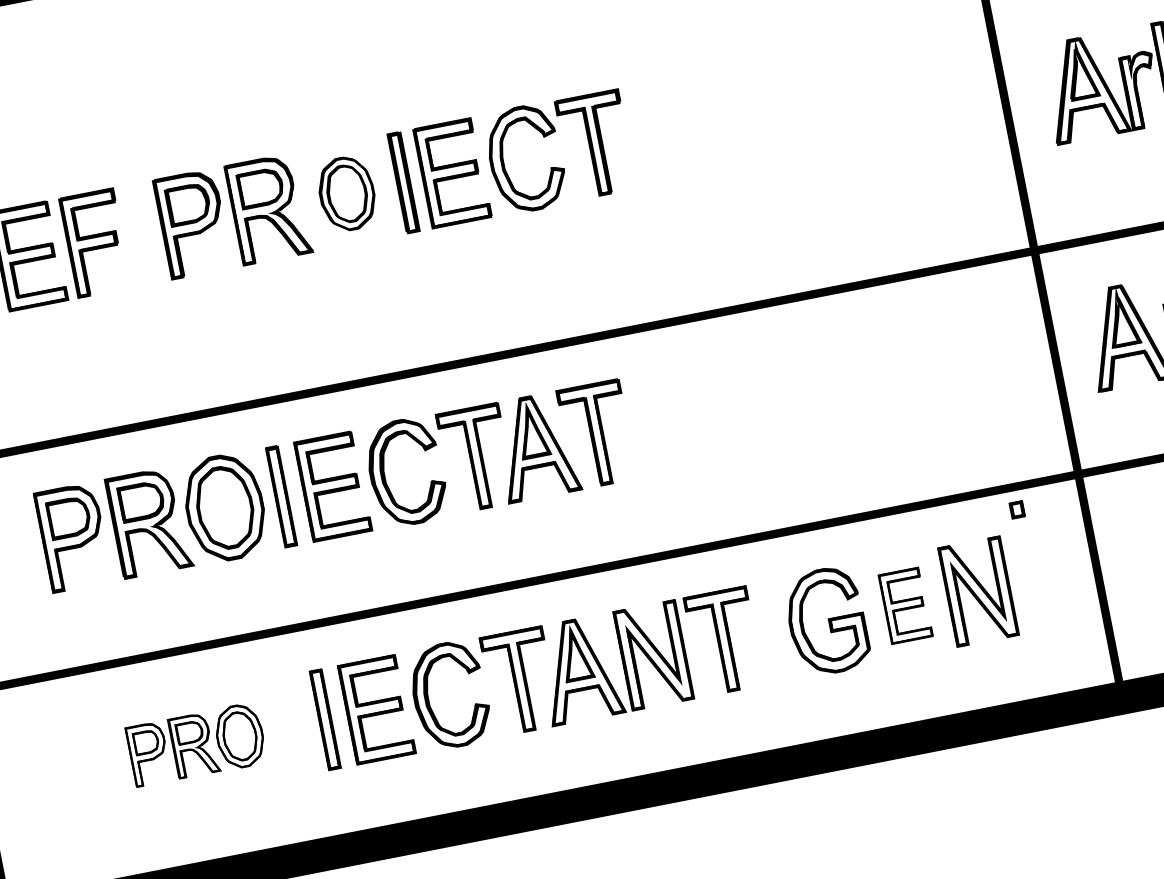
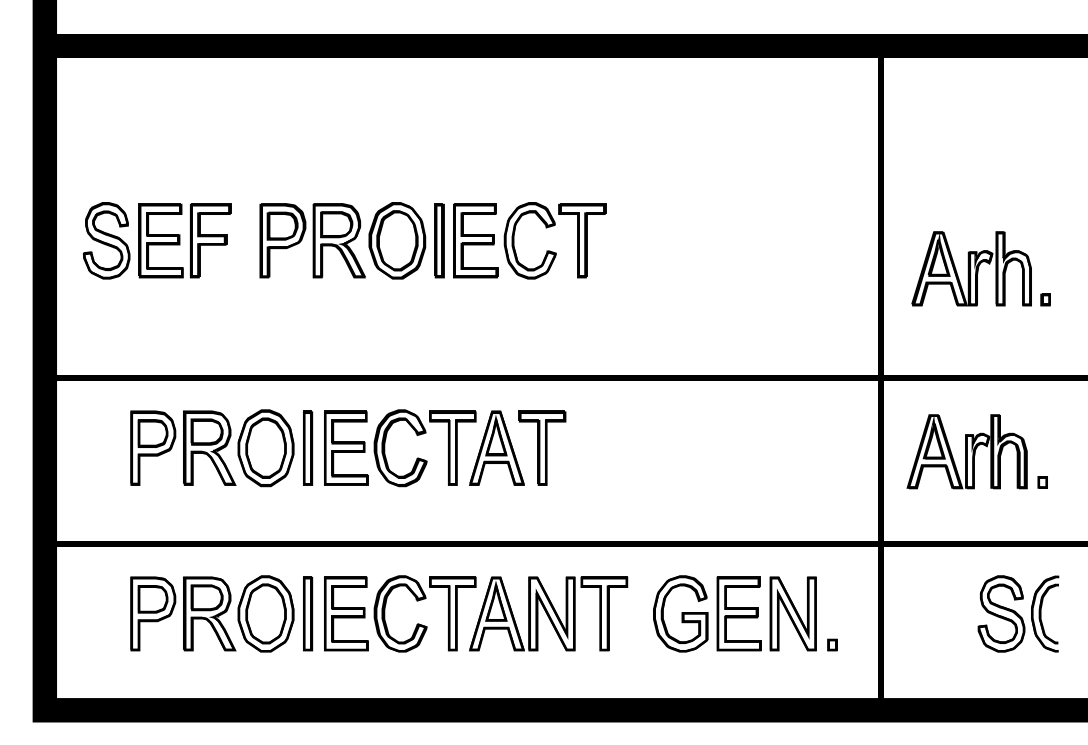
part: (347, 193) -> (397, 240), size x1.43
part: (1017, 509) -> (832, 644), moved
part: (904, 605) -> (738, 613), size x1.43
part: (196, 744) -> (212, 613), size x1.67

